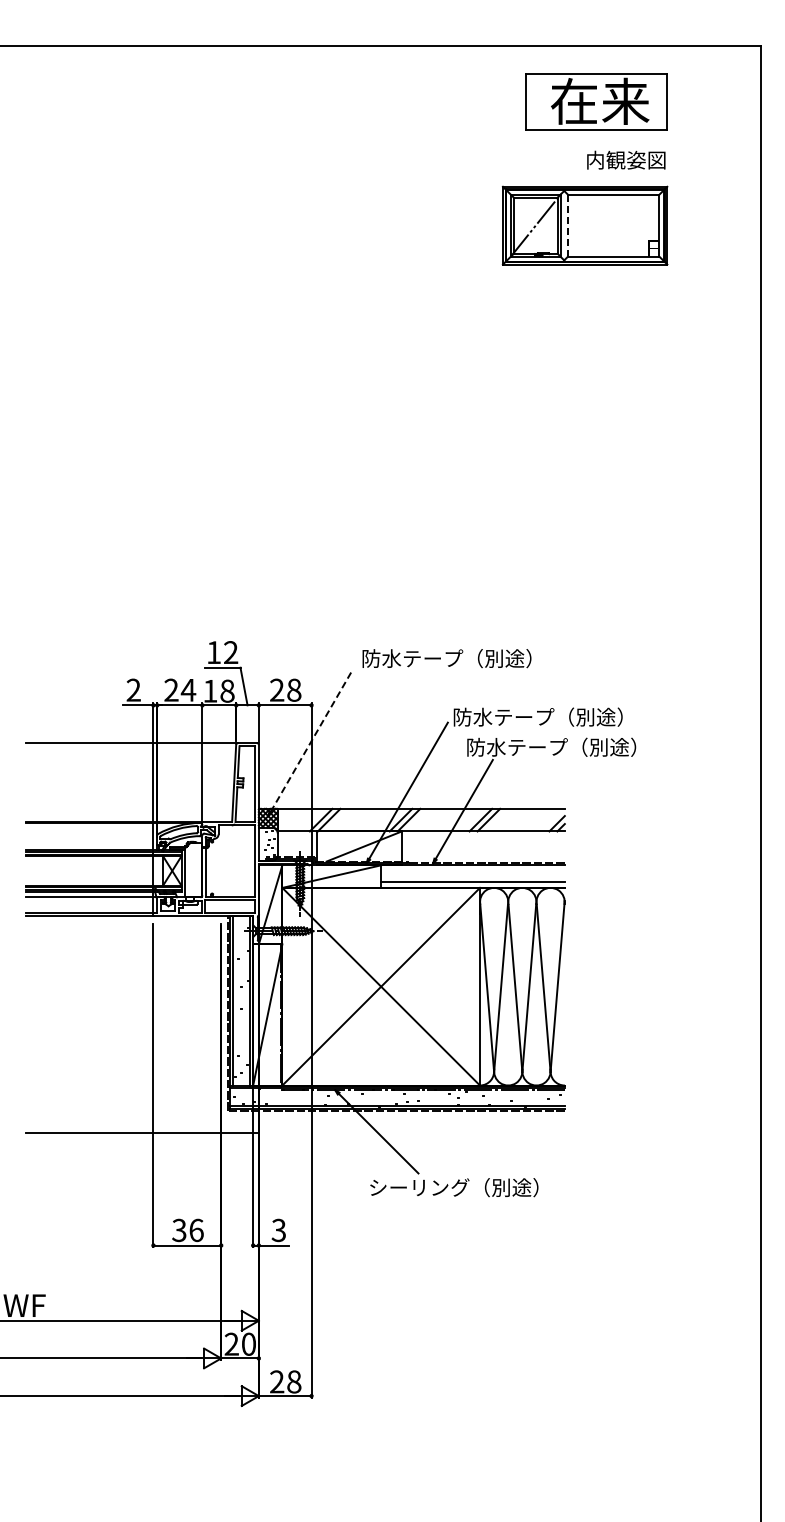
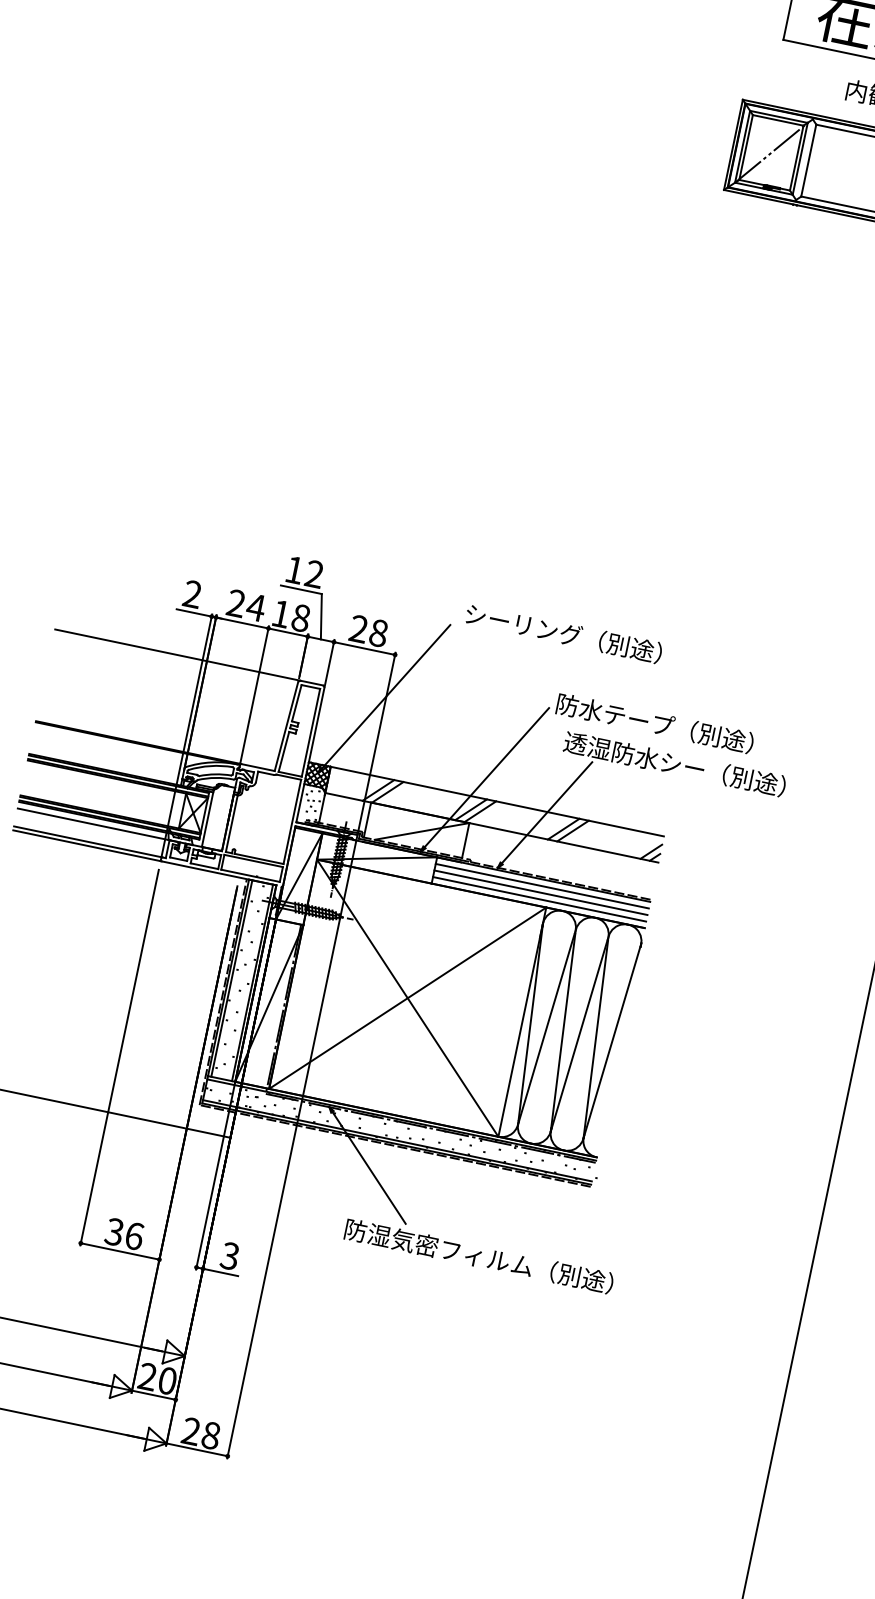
line: (567, 225) -> (808, 160), dashed -> solid
text: (412, 658) -> (523, 625), 防水テープ（別途） -> シーリング（別途）
line: (311, 741) -> (386, 696), dashed -> solid
text: (561, 746) -> (675, 763), 防水テープ（別途） -> 透湿防水シー（別途）
line: (472, 870) -> (541, 885), added
line: (472, 876) -> (540, 892), added
text: (484, 1187) -> (478, 1256), シーリング（別途） -> 防湿気密フィルム（別途）

